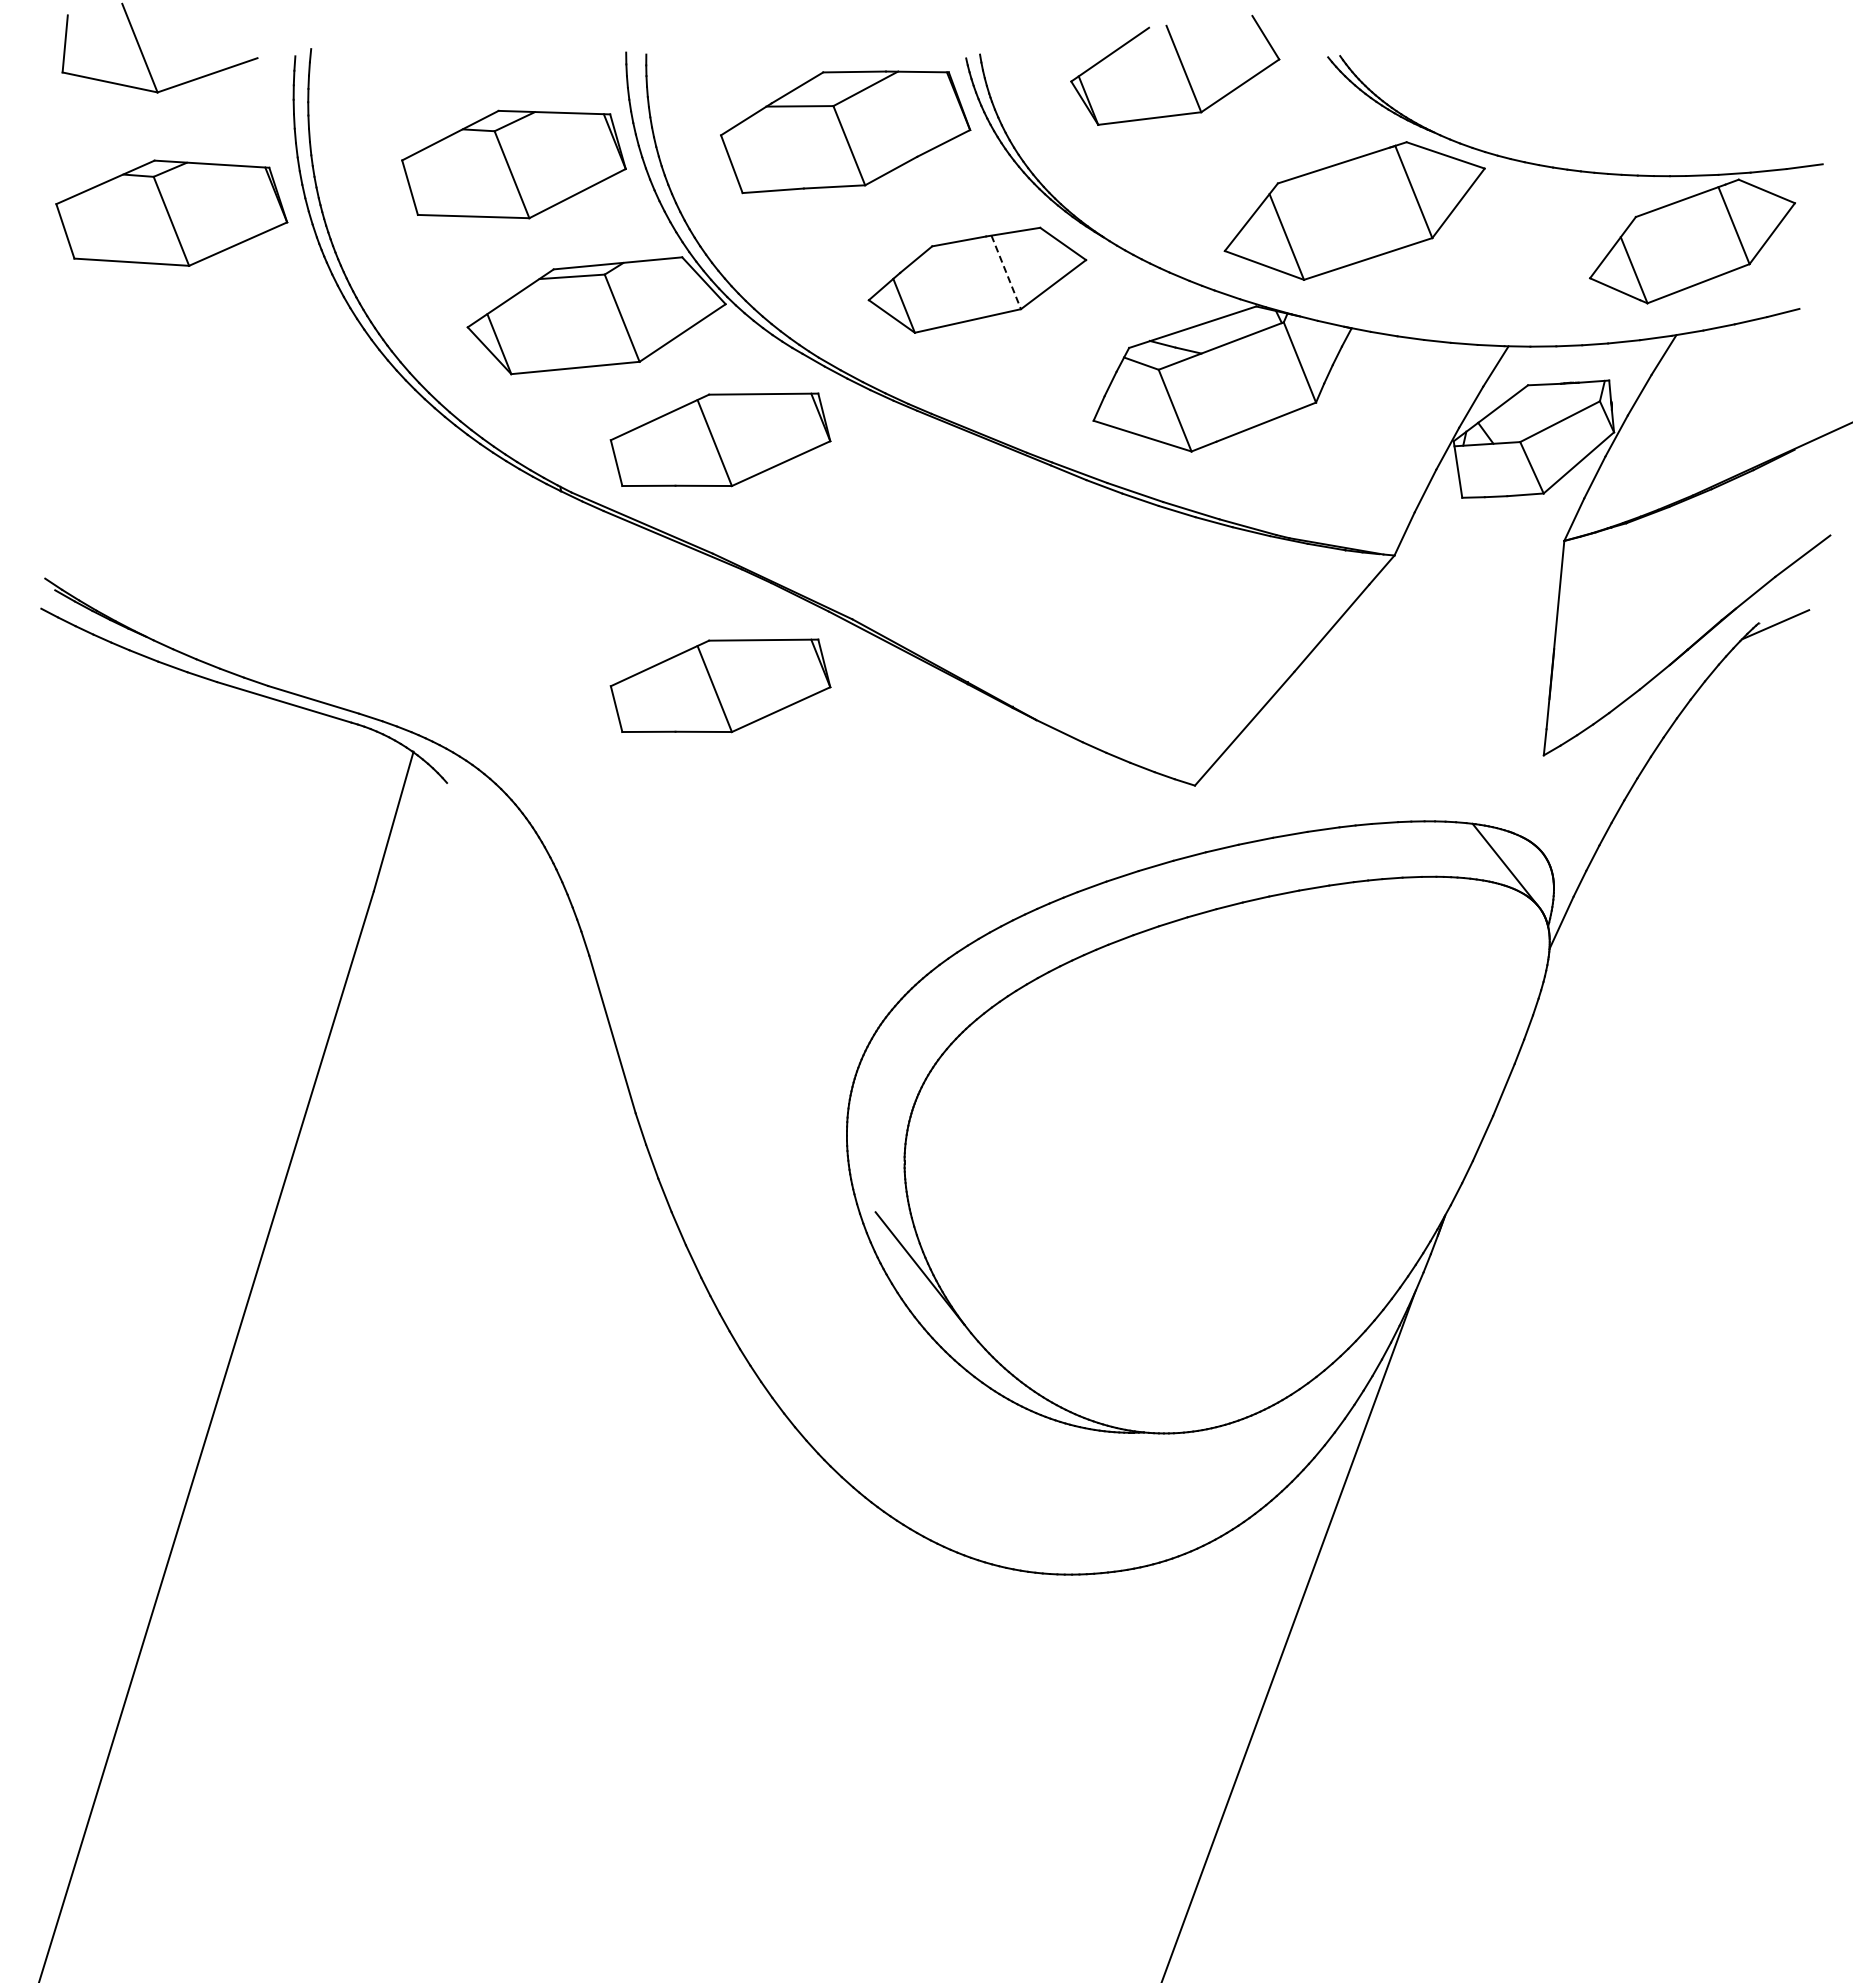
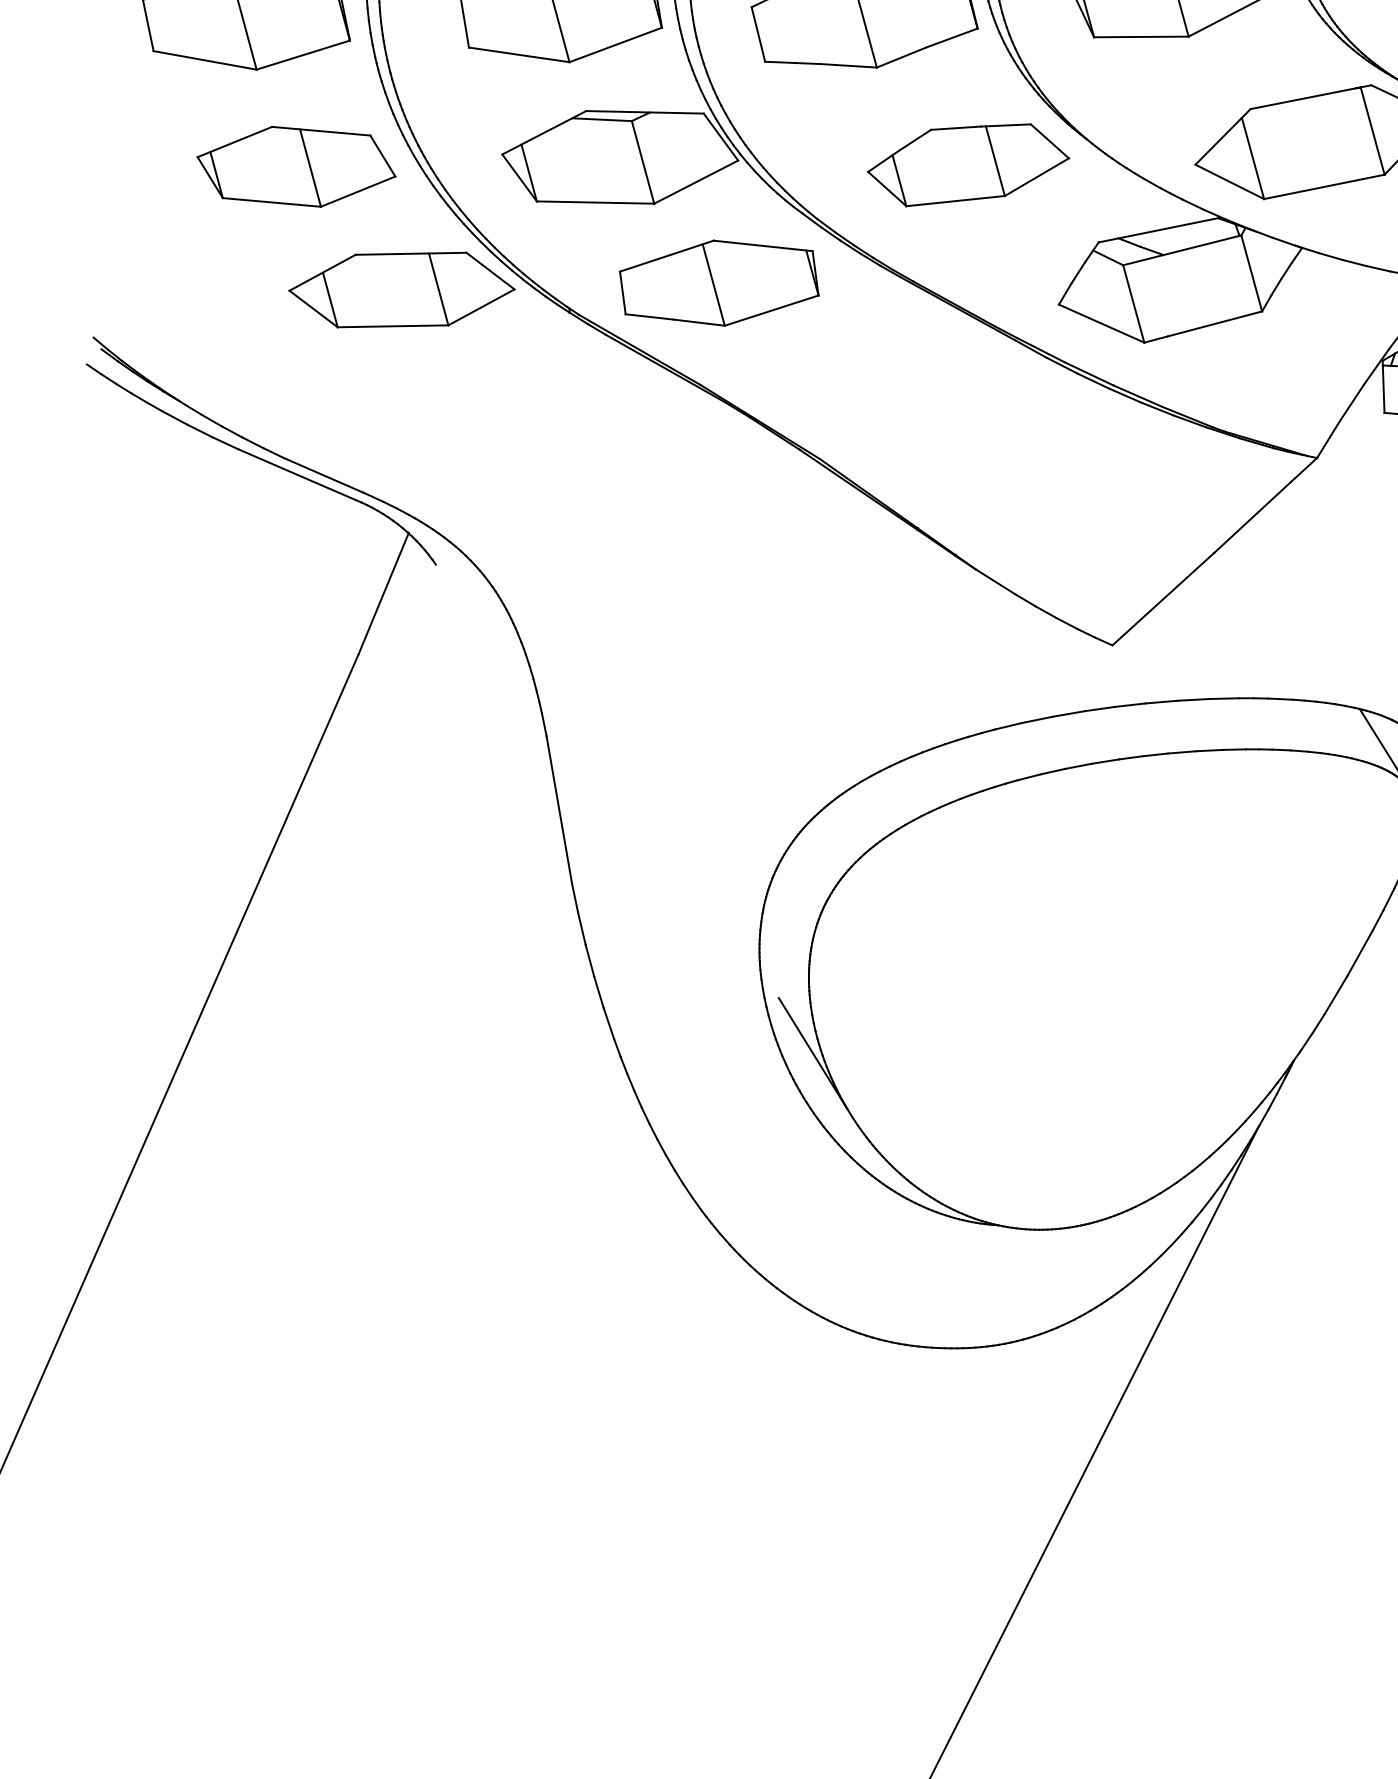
line: (1006, 272) -> (995, 161), dashed -> solid
part: (244, 366) -> (296, 166), added
part: (375, 487) -> (402, 289), added
part: (720, 685) -> (693, 505), removed

